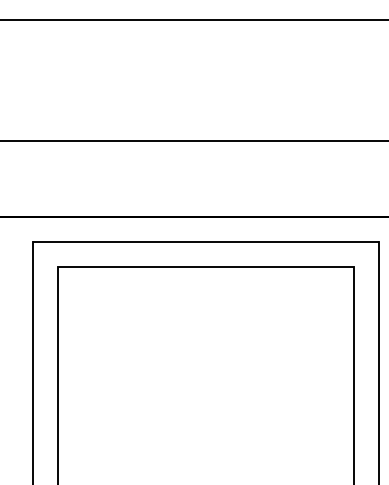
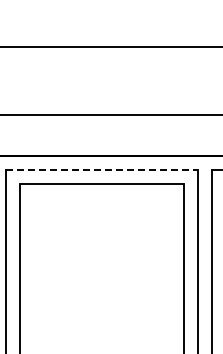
line: (207, 242) -> (102, 170), solid -> dashed

